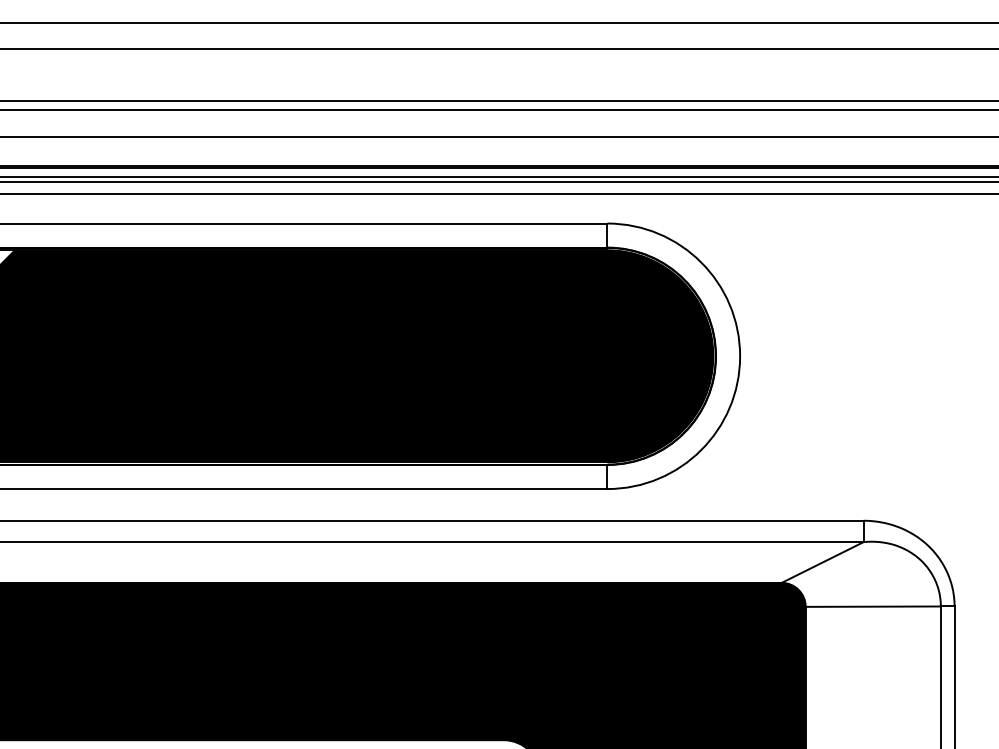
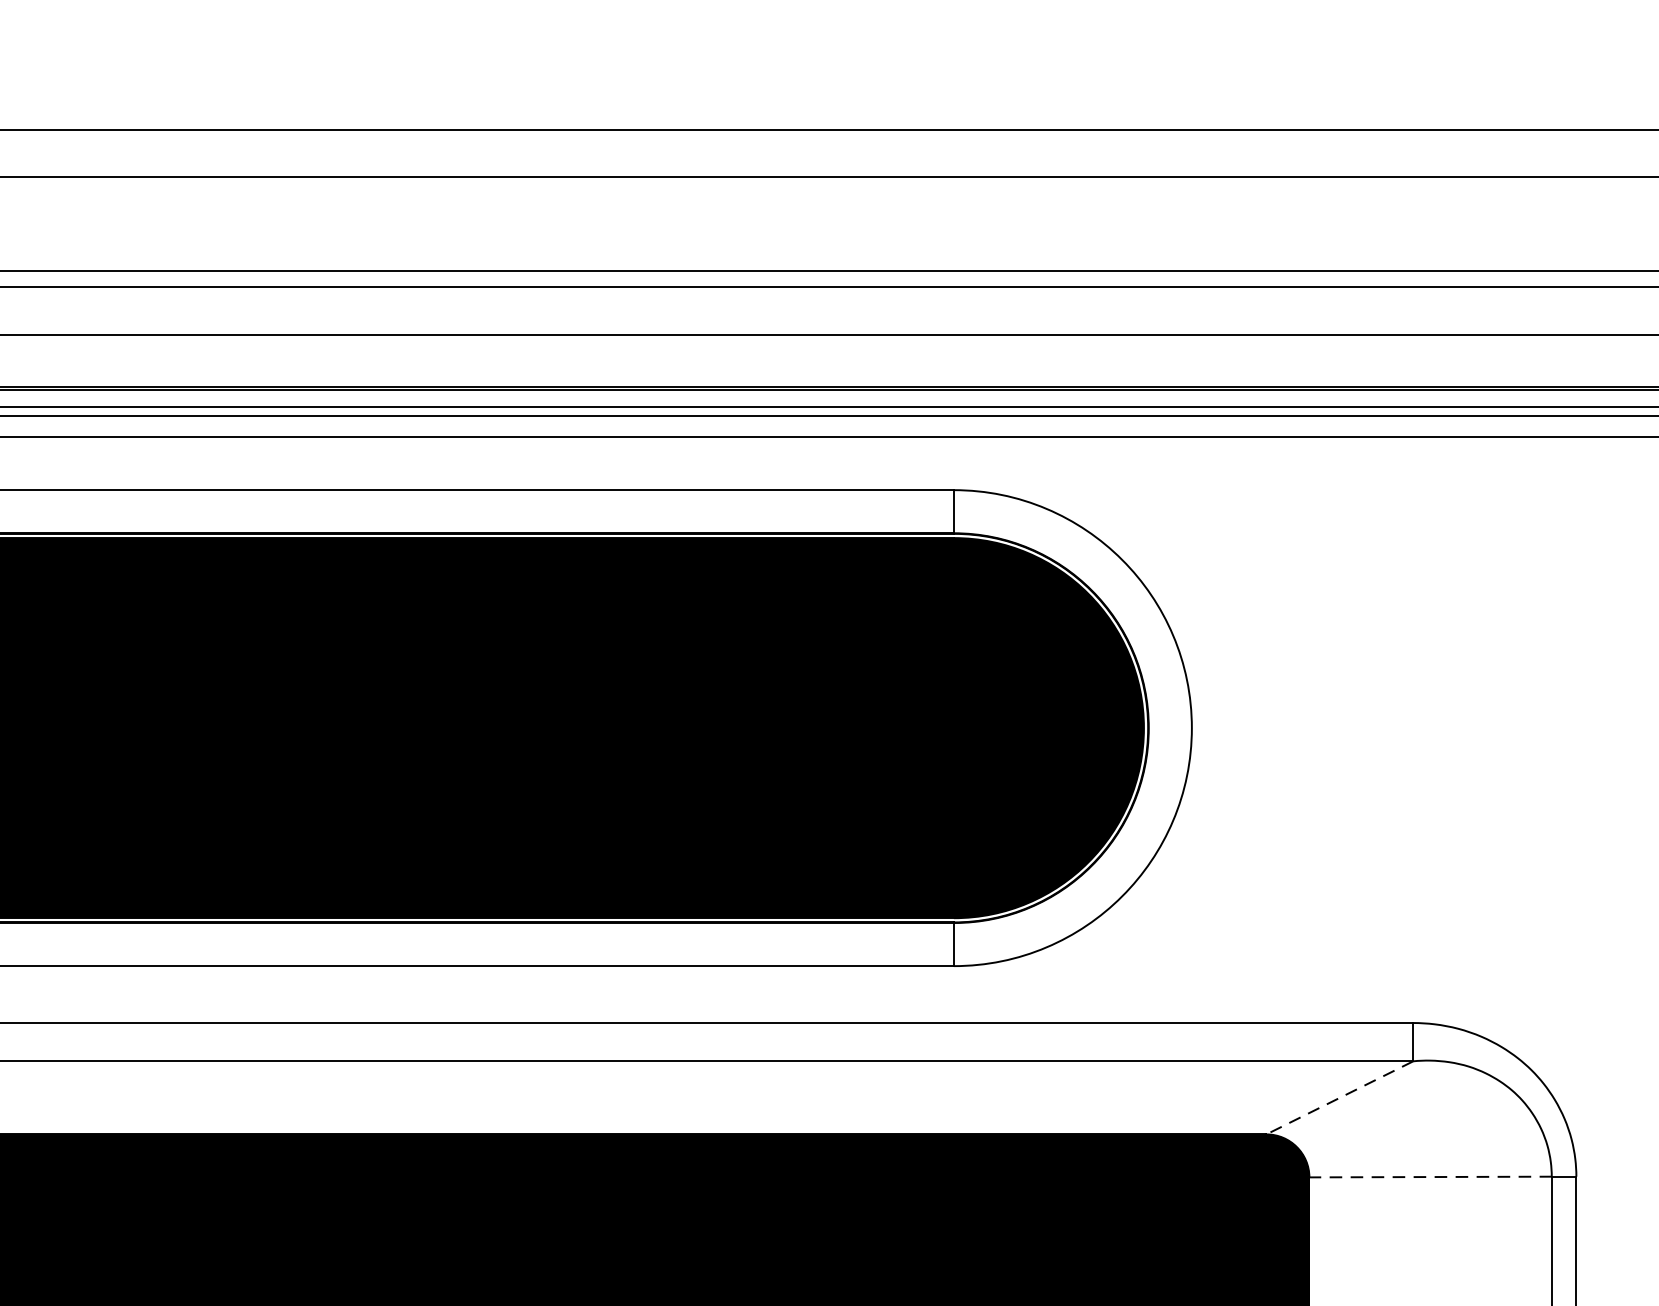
line: (822, 562) -> (1339, 1097), solid -> dashed
line: (873, 606) -> (1431, 1176), solid -> dashed

